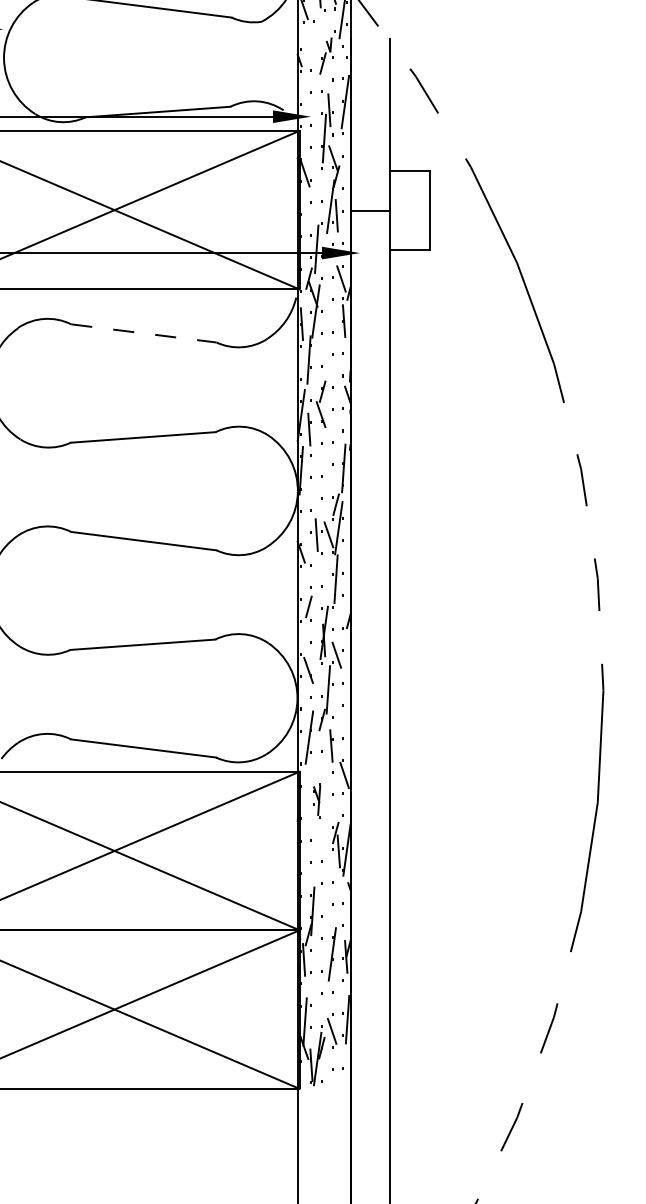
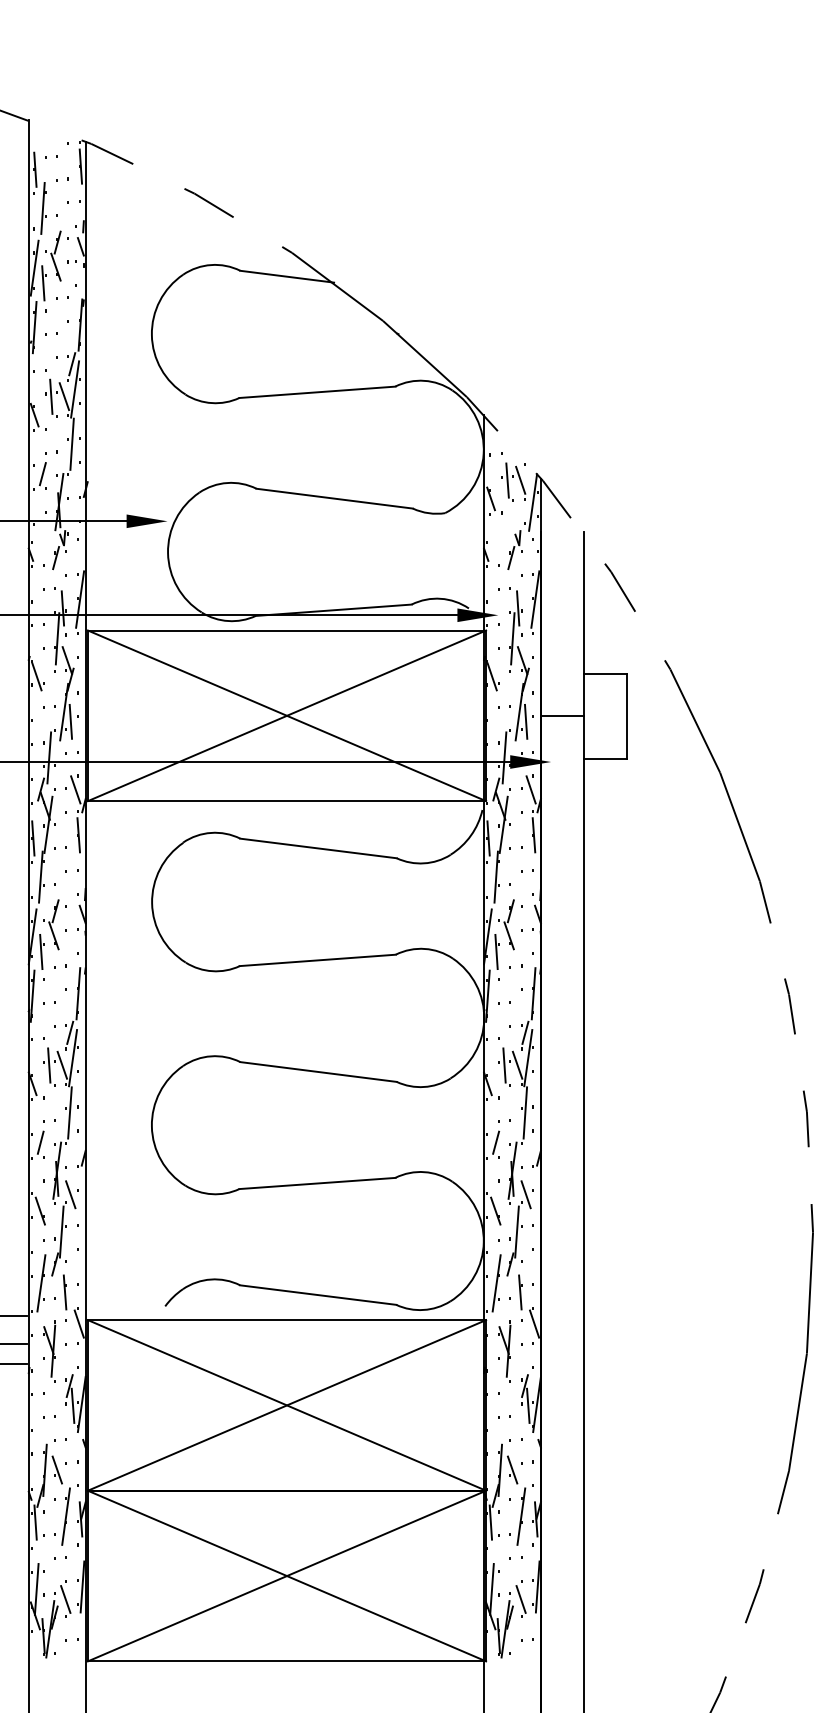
line: (143, 333) -> (318, 848), dashed -> solid
part: (316, 800) -> (504, 1351), size x1.67
line: (324, 910) -> (512, 1469), added

